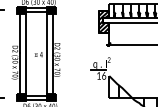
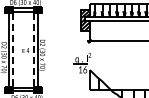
line: (25, 53) -> (13, 49), solid -> dashed
line: (47, 53) -> (33, 49), solid -> dashed

